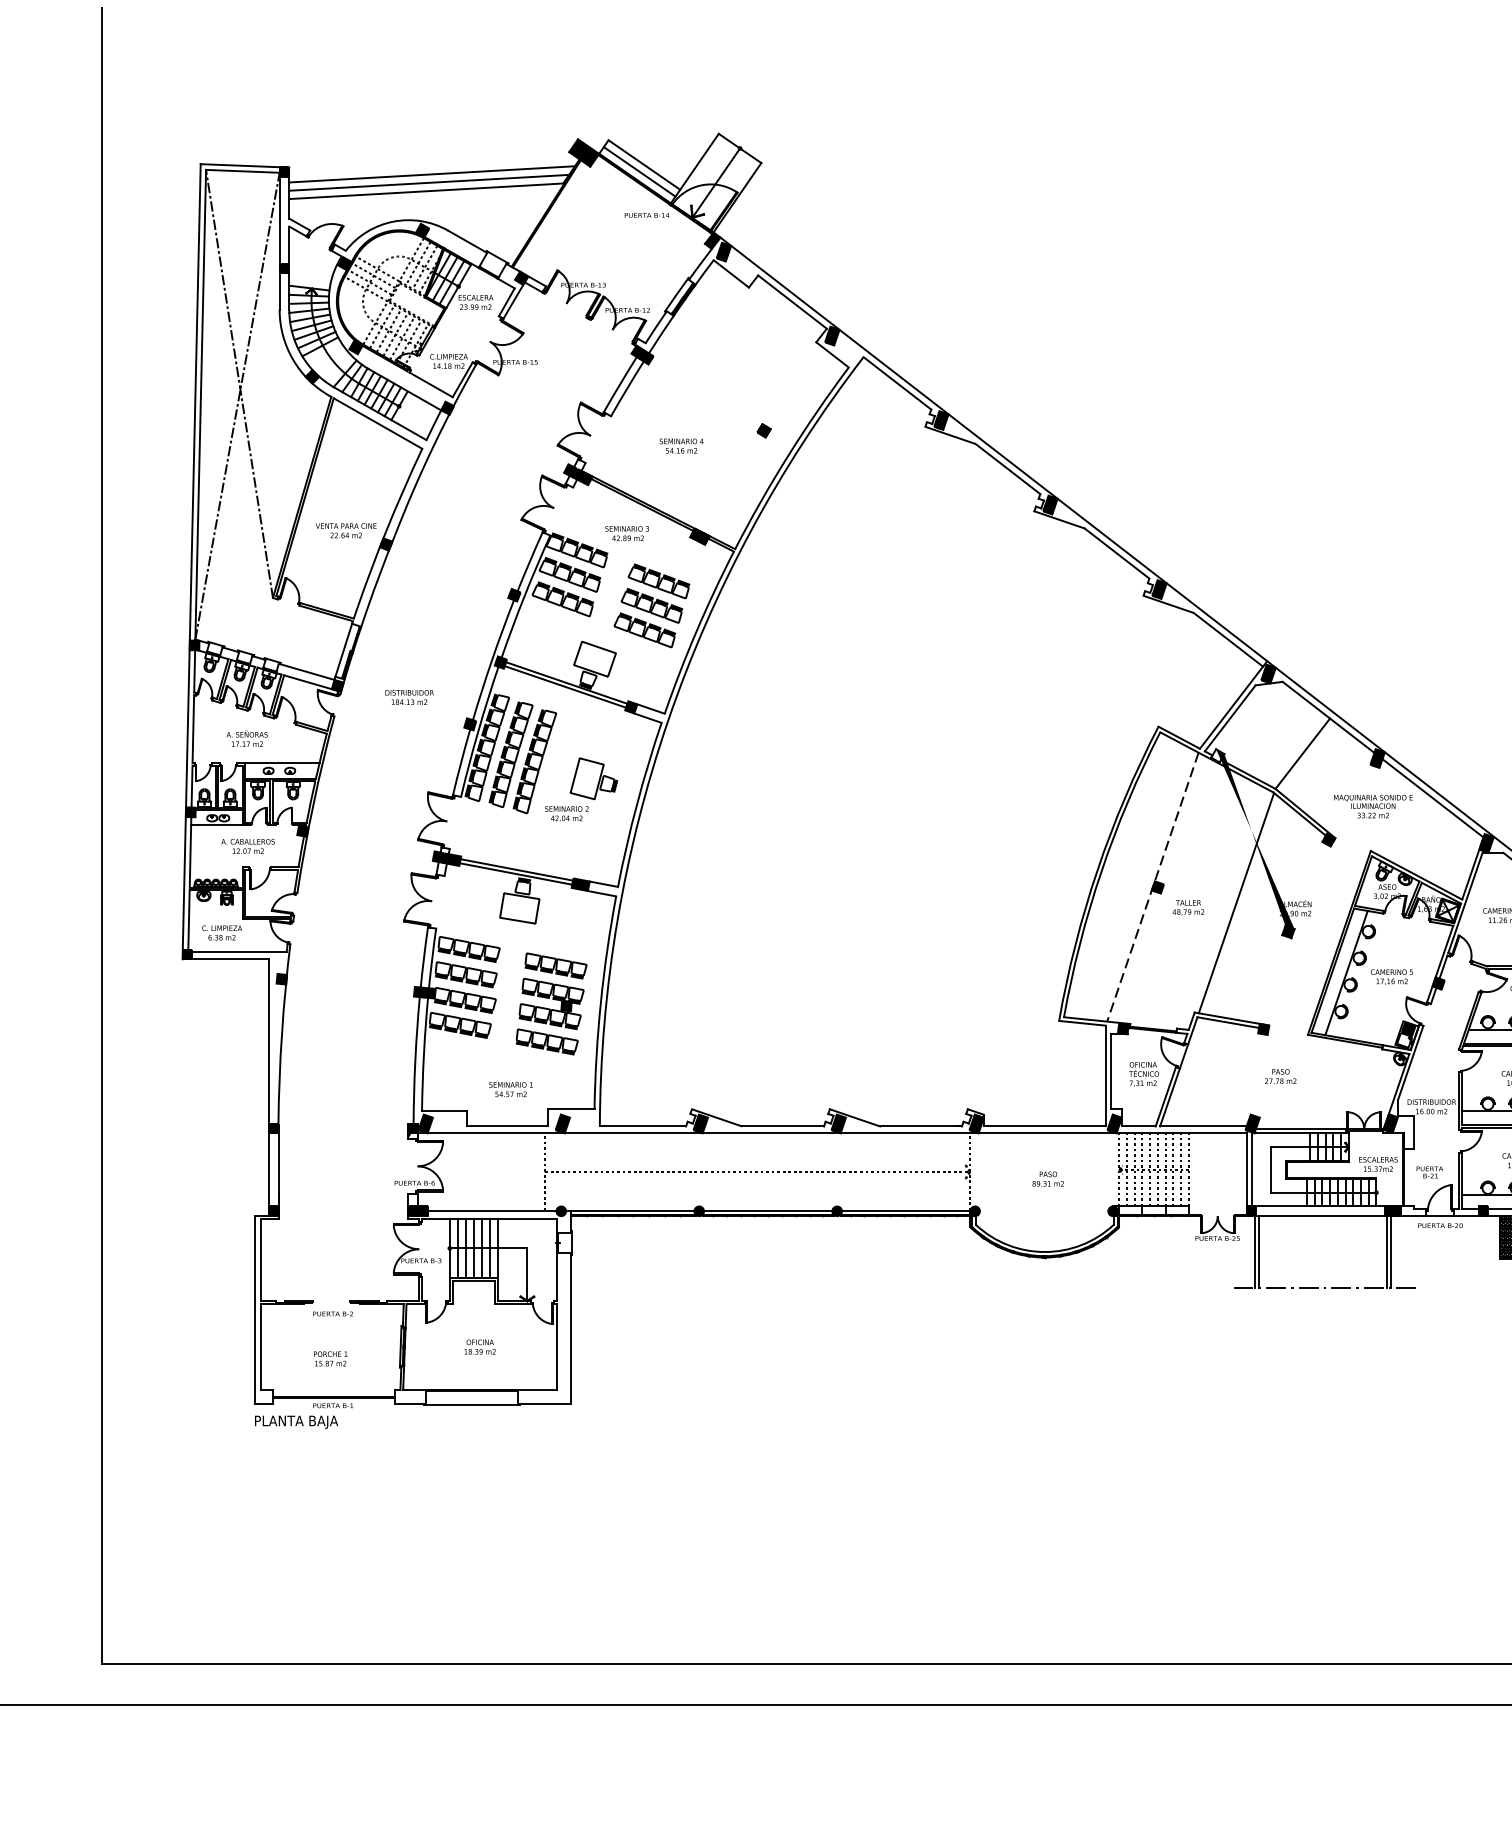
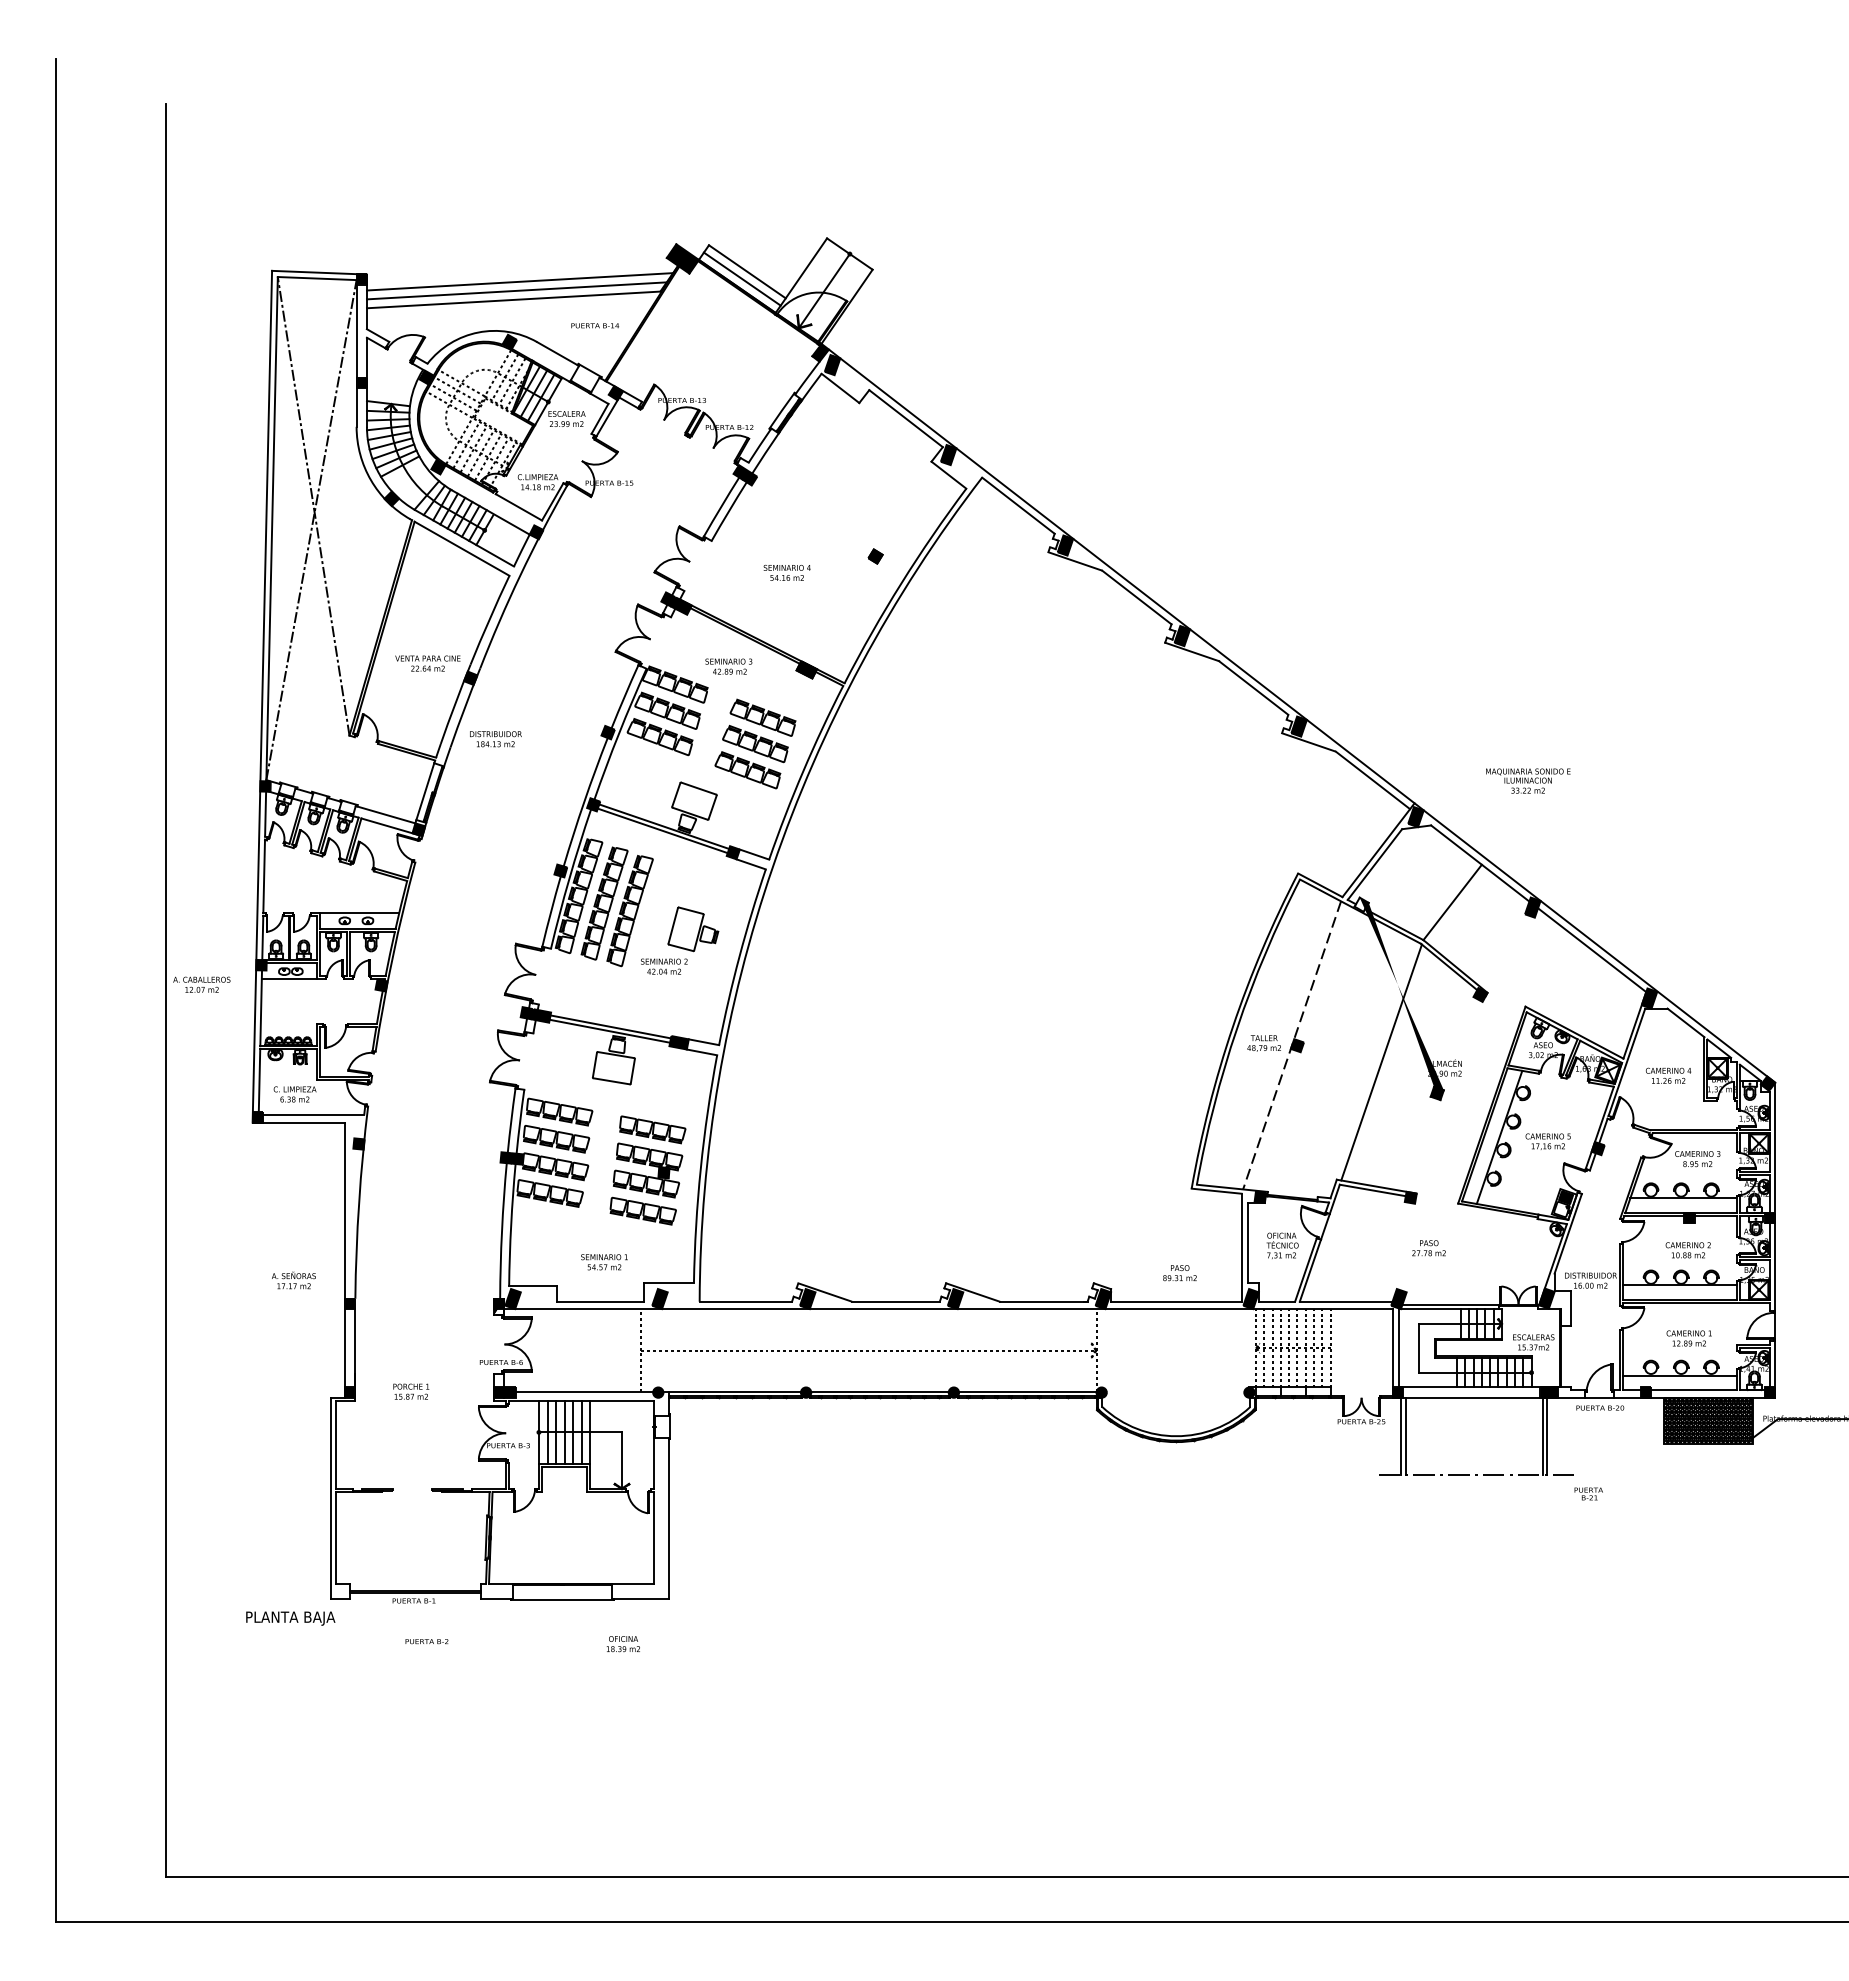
text: (646, 215) -> (594, 325), moved
text: (409, 697) -> (495, 739), moved
text: (246, 738) -> (293, 1280), moved
text: (1373, 806) -> (1528, 780), moved
text: (247, 846) -> (201, 984), moved
text: (1187, 907) -> (1263, 1043), moved
text: (1429, 1171) -> (1588, 1493), moved
text: (1047, 1179) -> (1179, 1273), moved
text: (332, 1313) -> (426, 1641), moved
text: (479, 1347) -> (622, 1644), moved
text: (330, 1358) -> (411, 1391), moved
text: (296, 1422) -> (290, 1618), moved

